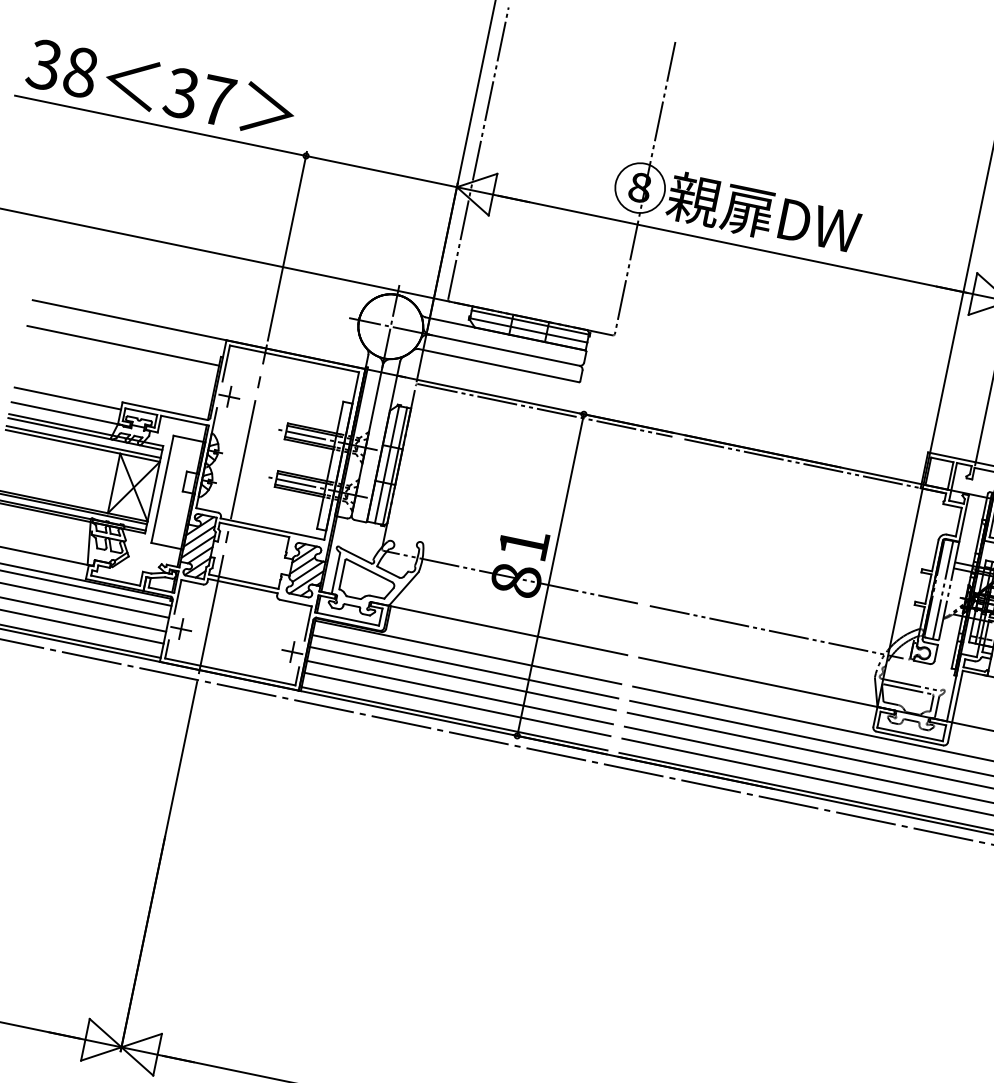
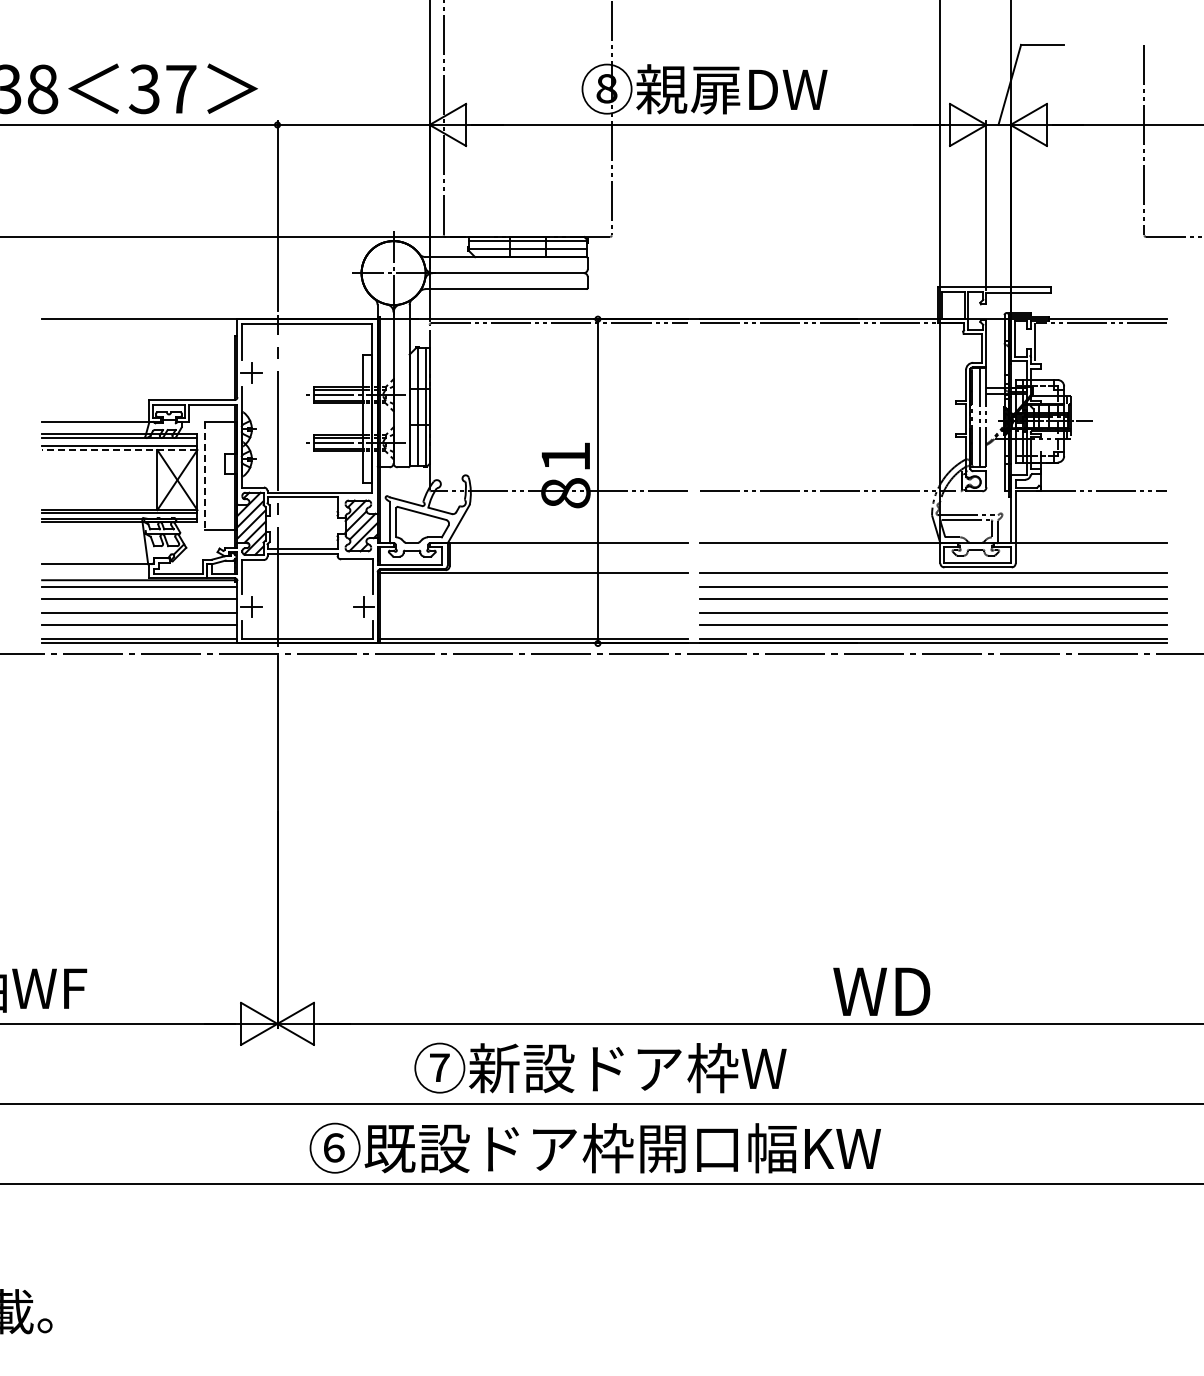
line: (122, 346) -> (138, 345), removed
line: (67, 398) -> (95, 407), removed
line: (82, 446) -> (119, 450), solid -> dashed
line: (162, 489) -> (205, 476), solid -> dashed
line: (464, 667) -> (533, 587), removed
line: (462, 679) -> (533, 599), removed
line: (459, 692) -> (533, 613), removed
line: (457, 704) -> (533, 625), removed

